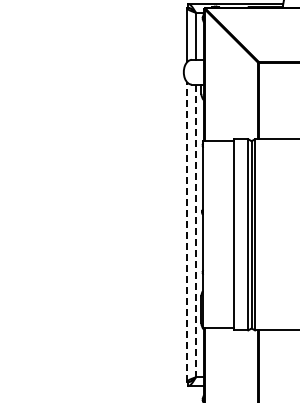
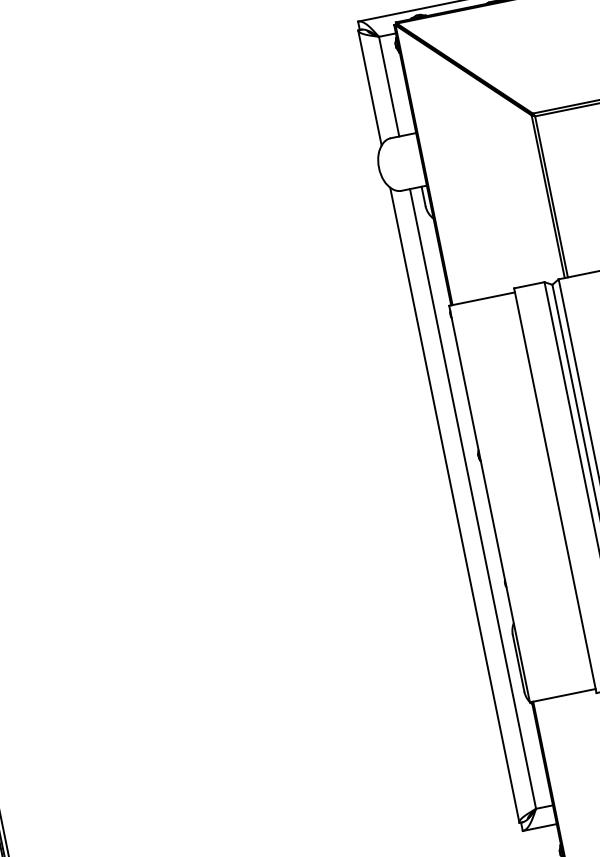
line: (195, 231) -> (472, 500), dashed -> solid
line: (187, 232) -> (455, 505), dashed -> solid

